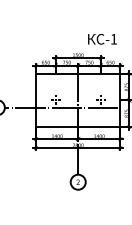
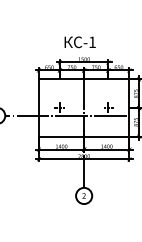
text: (102, 39) -> (80, 42), moved

